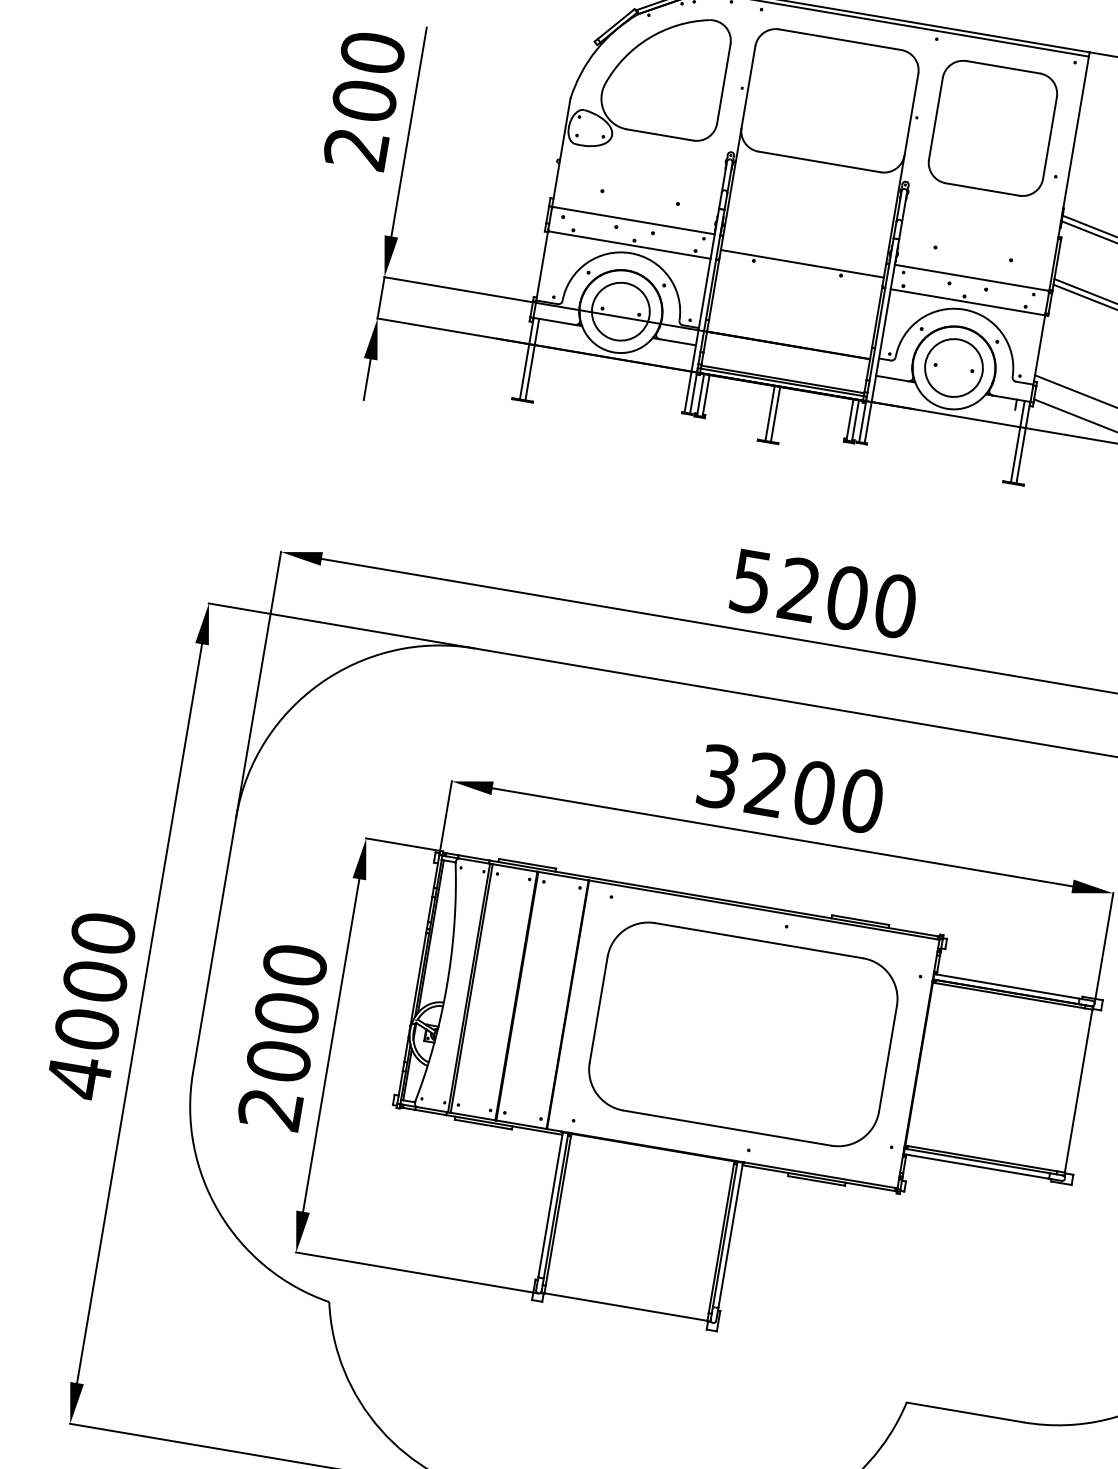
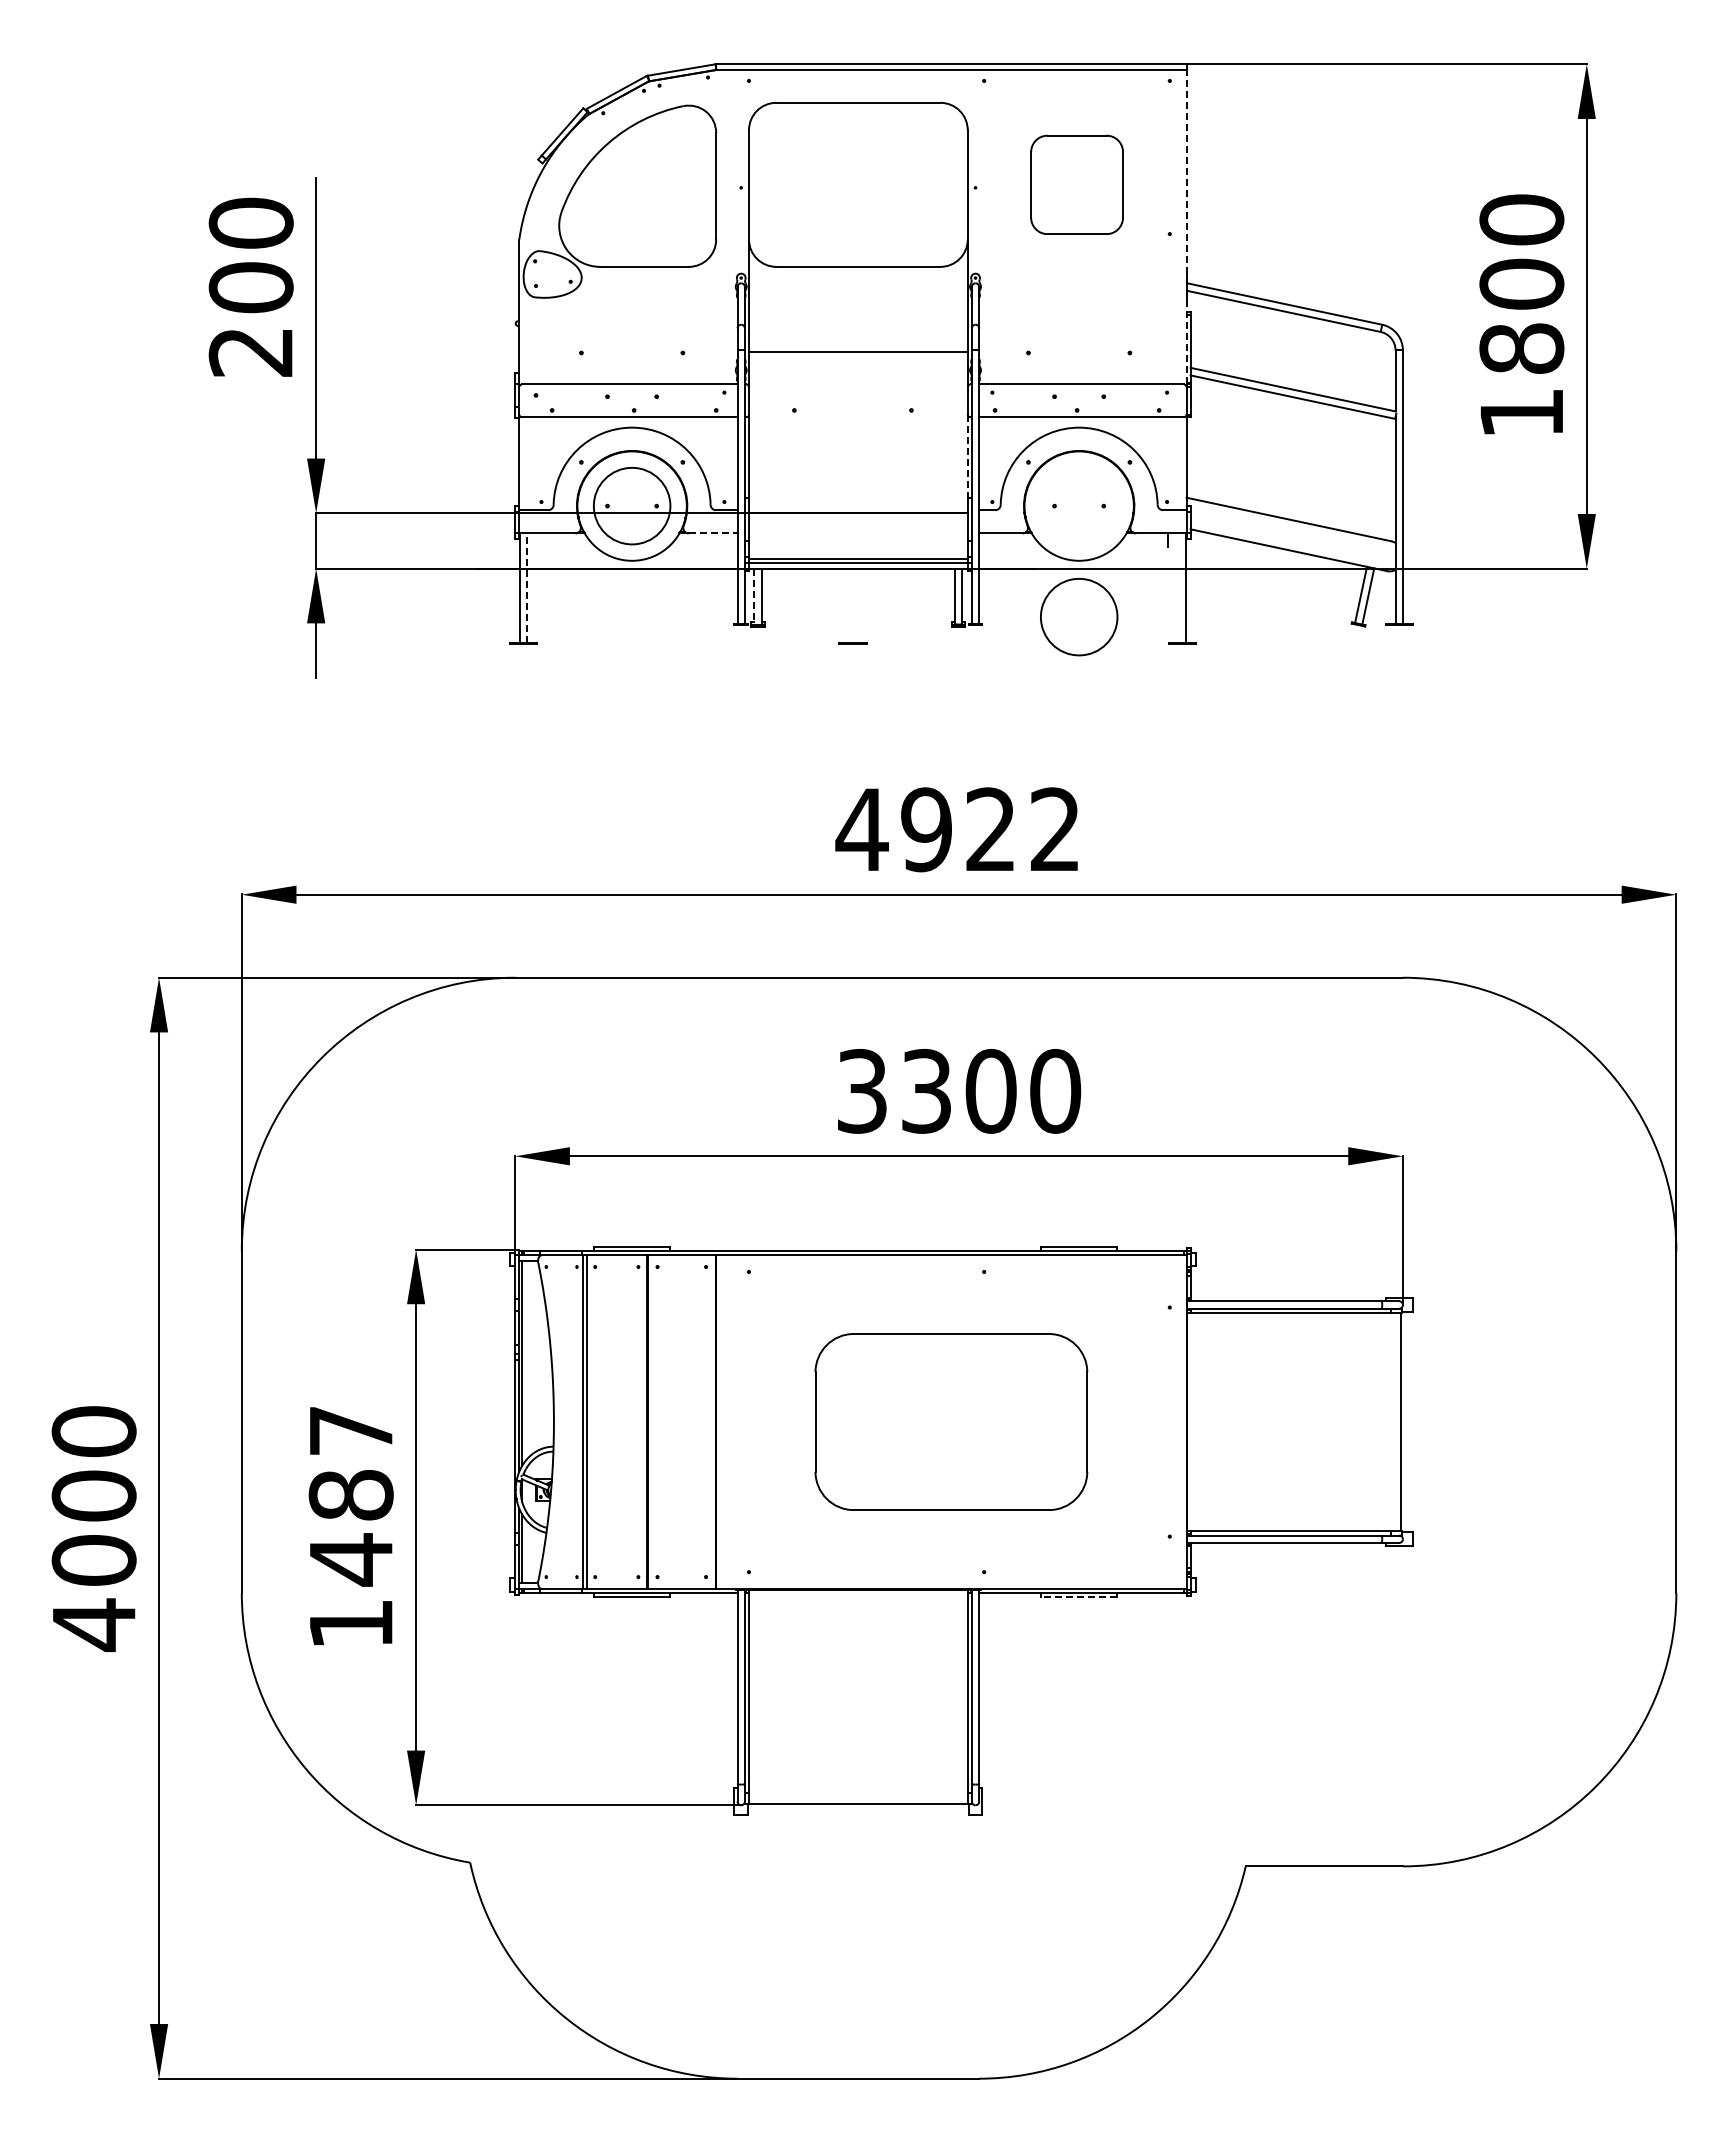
part: (992, 128) -> (1076, 184), size x0.6
line: (1069, 173) -> (1186, 226), solid -> dashed
line: (802, 263) -> (858, 351), moved
line: (877, 316) -> (967, 456), solid -> dashed
line: (678, 342) -> (713, 533), solid -> dashed
line: (532, 359) -> (527, 588), solid -> dashed
circle: (954, 368) -> (1079, 617), moved
line: (700, 395) -> (754, 597), solid -> dashed
line: (770, 413) -> (849, 605), removed
line: (775, 414) -> (856, 605), removed
line: (1017, 441) -> (1178, 587), removed
text: (823, 593) -> (958, 829), 5200 -> 4922
text: (766, 784) -> (926, 1091), 3200 -> 3300
part: (743, 1034) -> (951, 1421), size x0.7
text: (282, 1036) -> (350, 1526), 2000 -> 1487
line: (815, 1181) -> (1078, 1597), solid -> dashed

